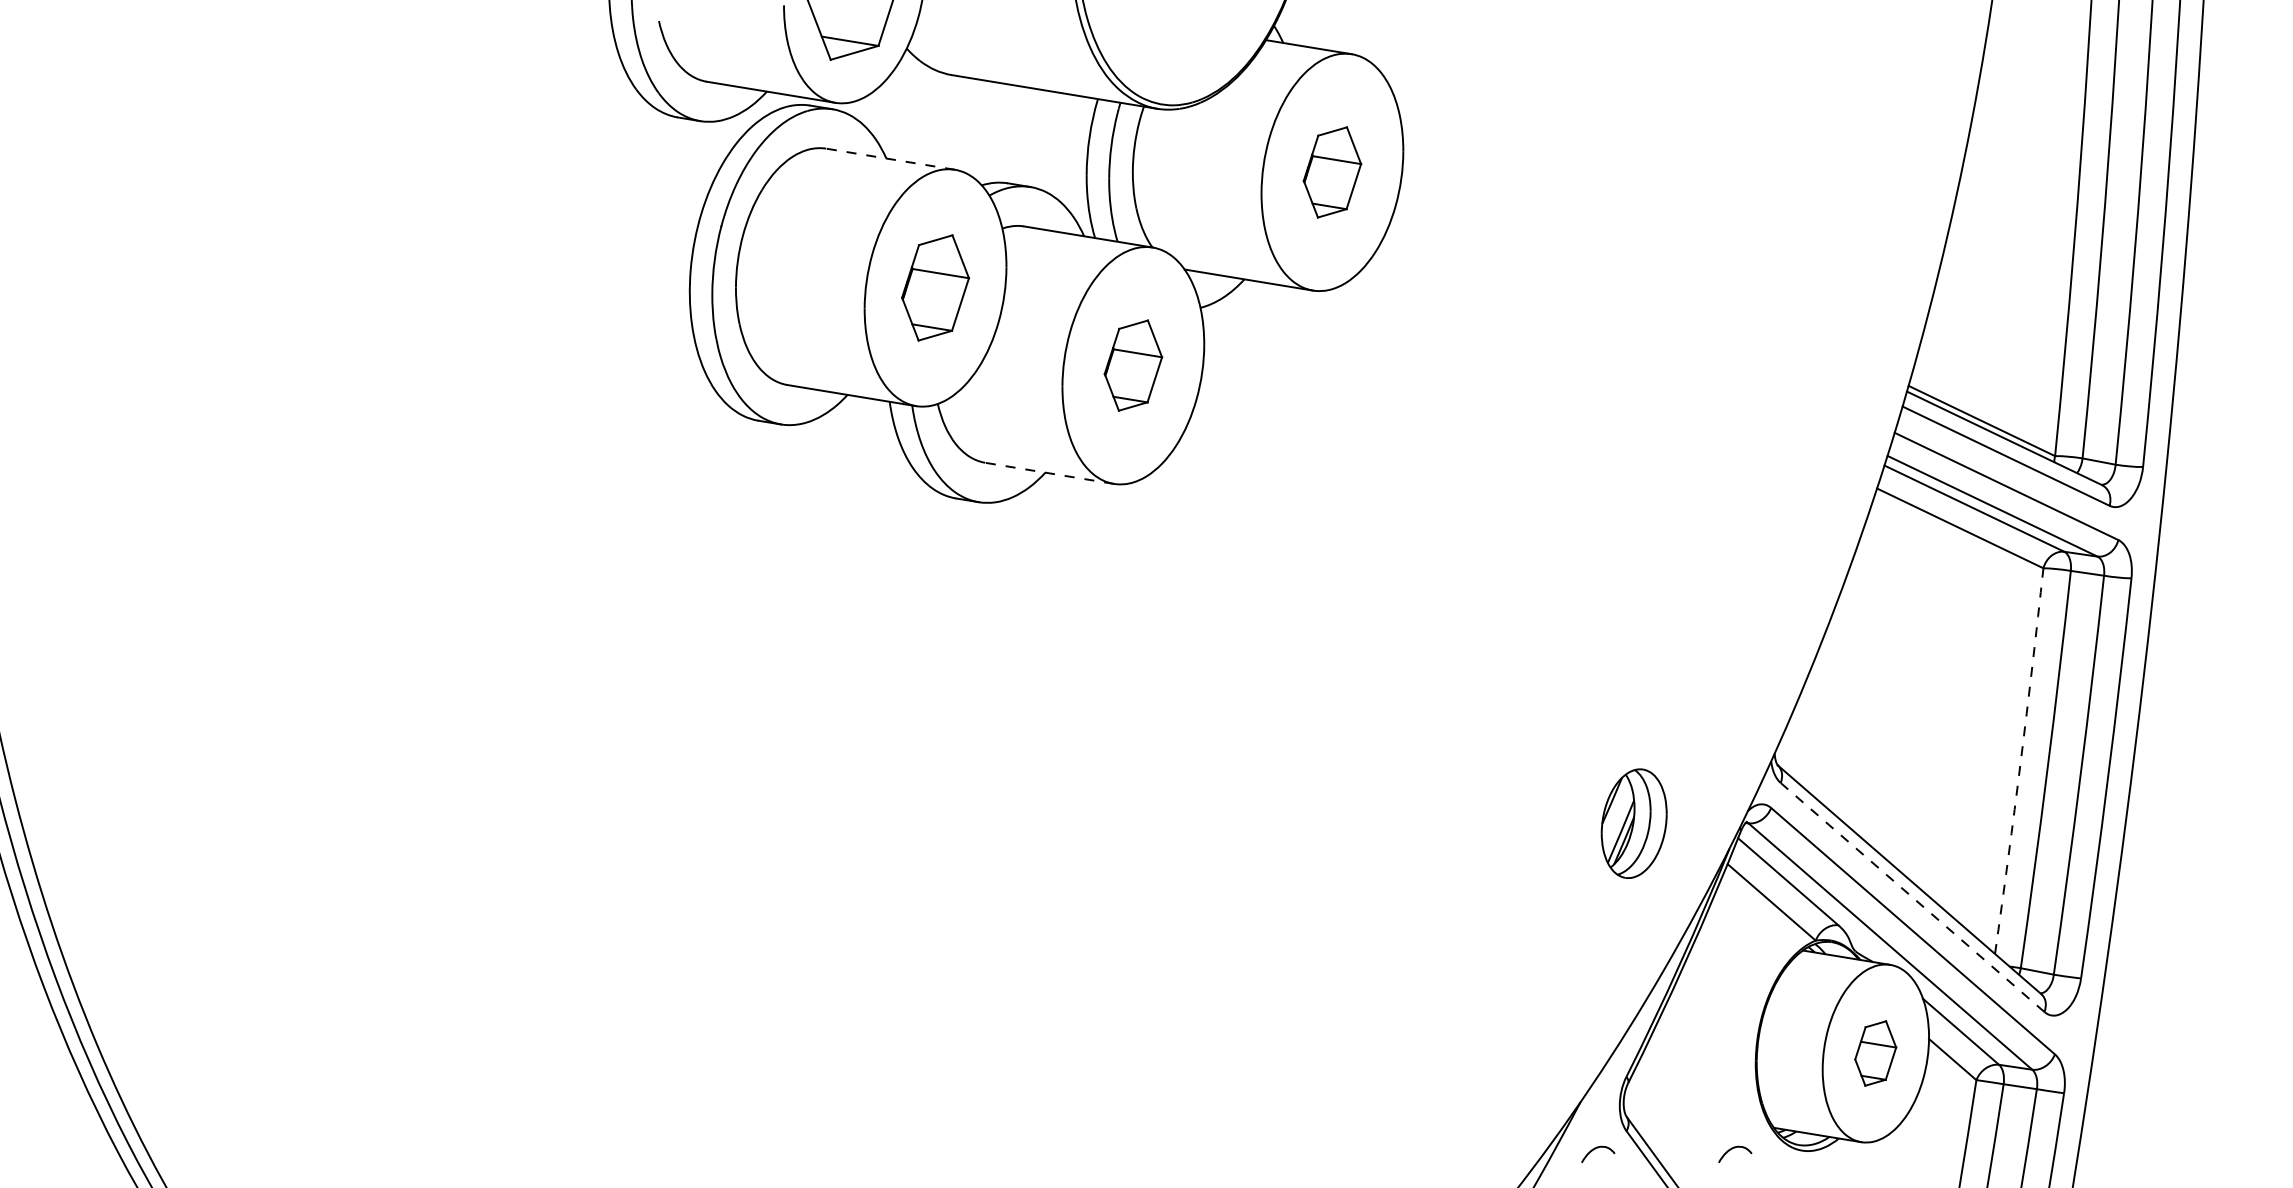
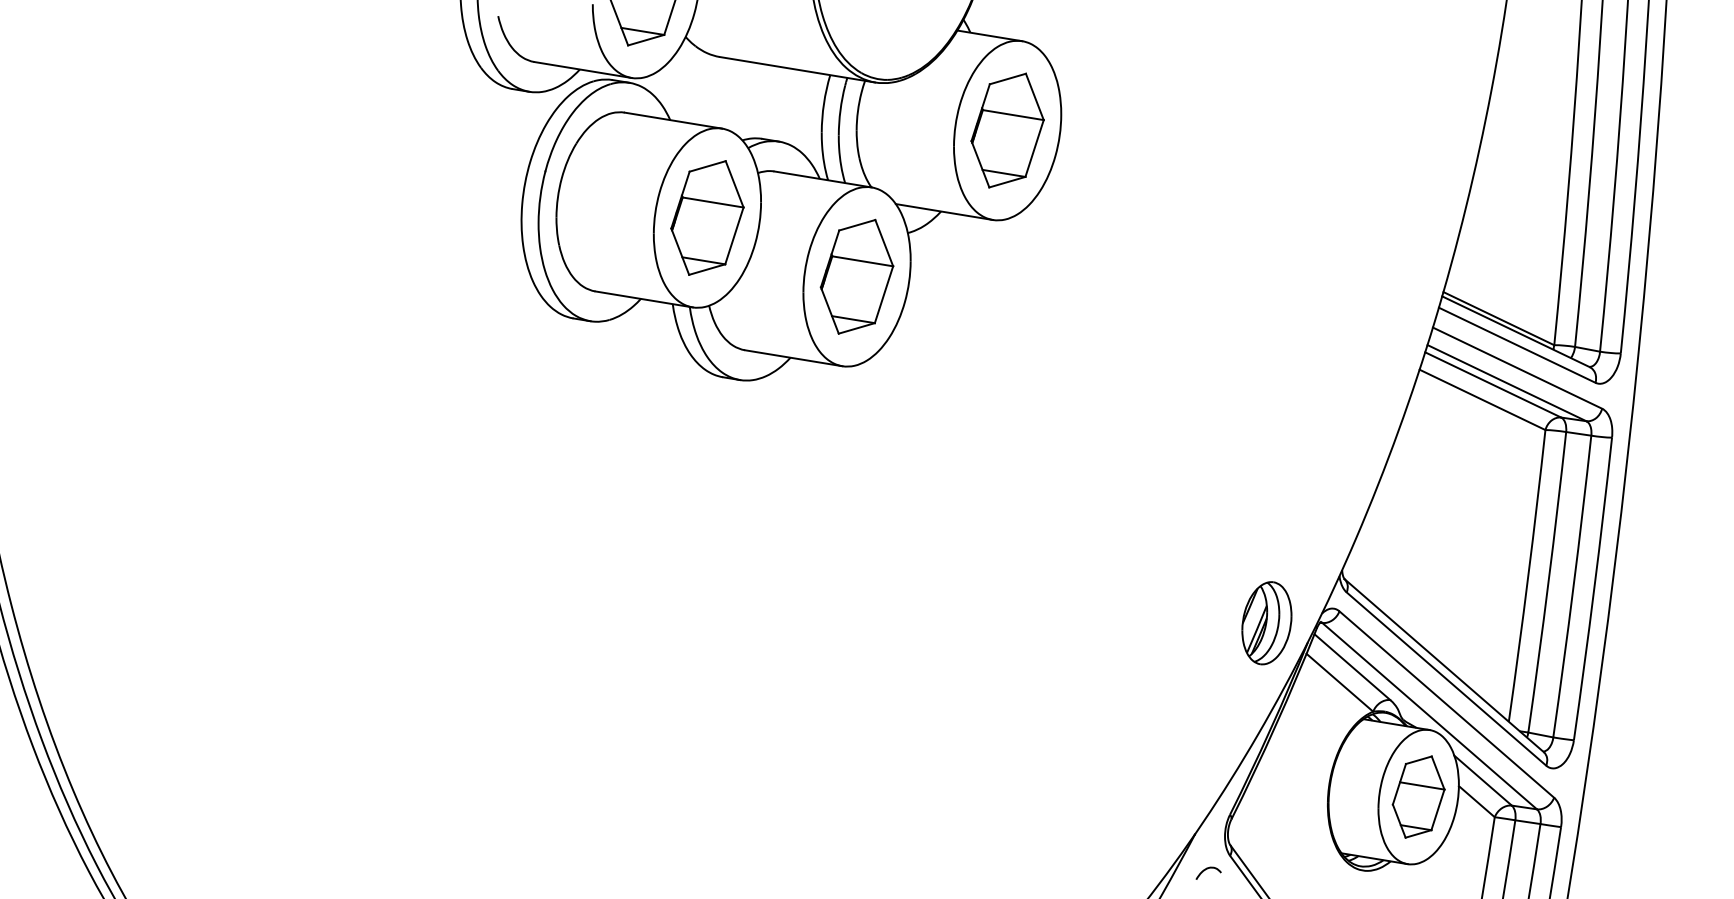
line: (890, 159) -> (673, 120), dashed -> solid
part: (1332, 172) -> (1007, 130), size x1.67
part: (935, 287) -> (707, 217), size x1.43
part: (1133, 365) -> (857, 276), size x1.67
line: (1049, 473) -> (793, 358), dashed -> solid
arc: (2020, 761) -> (1528, 576), dashed -> solid
part: (1633, 823) -> (1266, 623), moved
line: (1912, 897) -> (1446, 679), dashed -> solid
part: (1875, 1053) -> (1418, 797), size x1.67
curve: (1735, 1148) -> (1312, 868), removed

